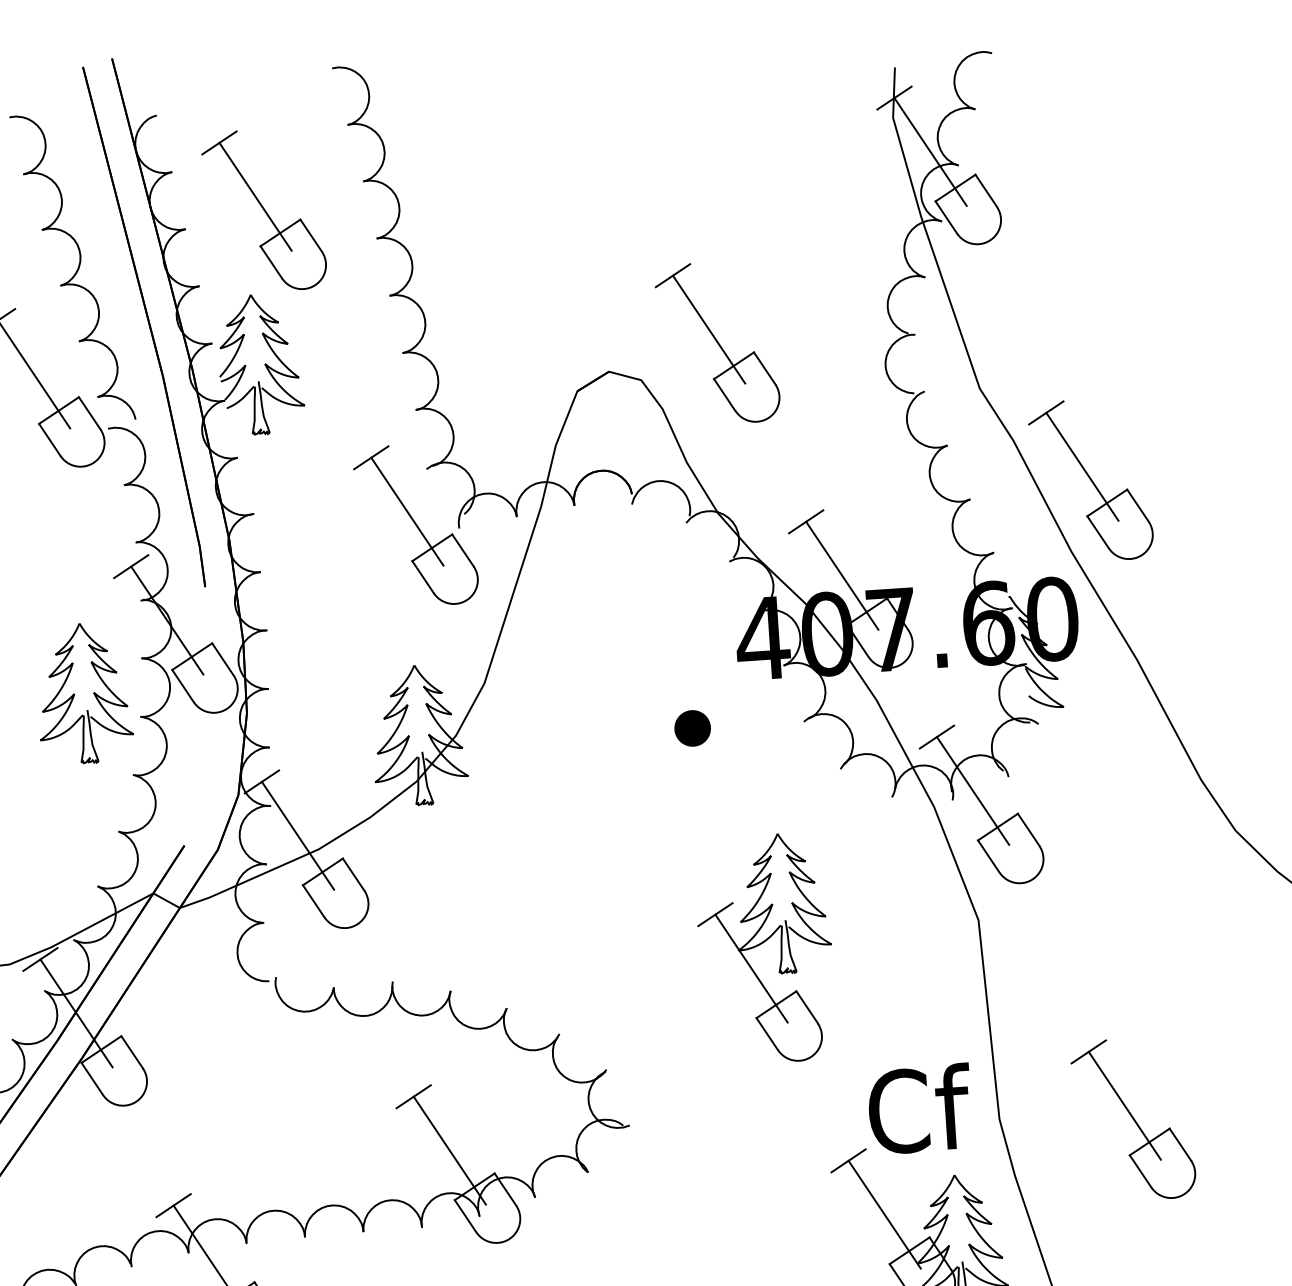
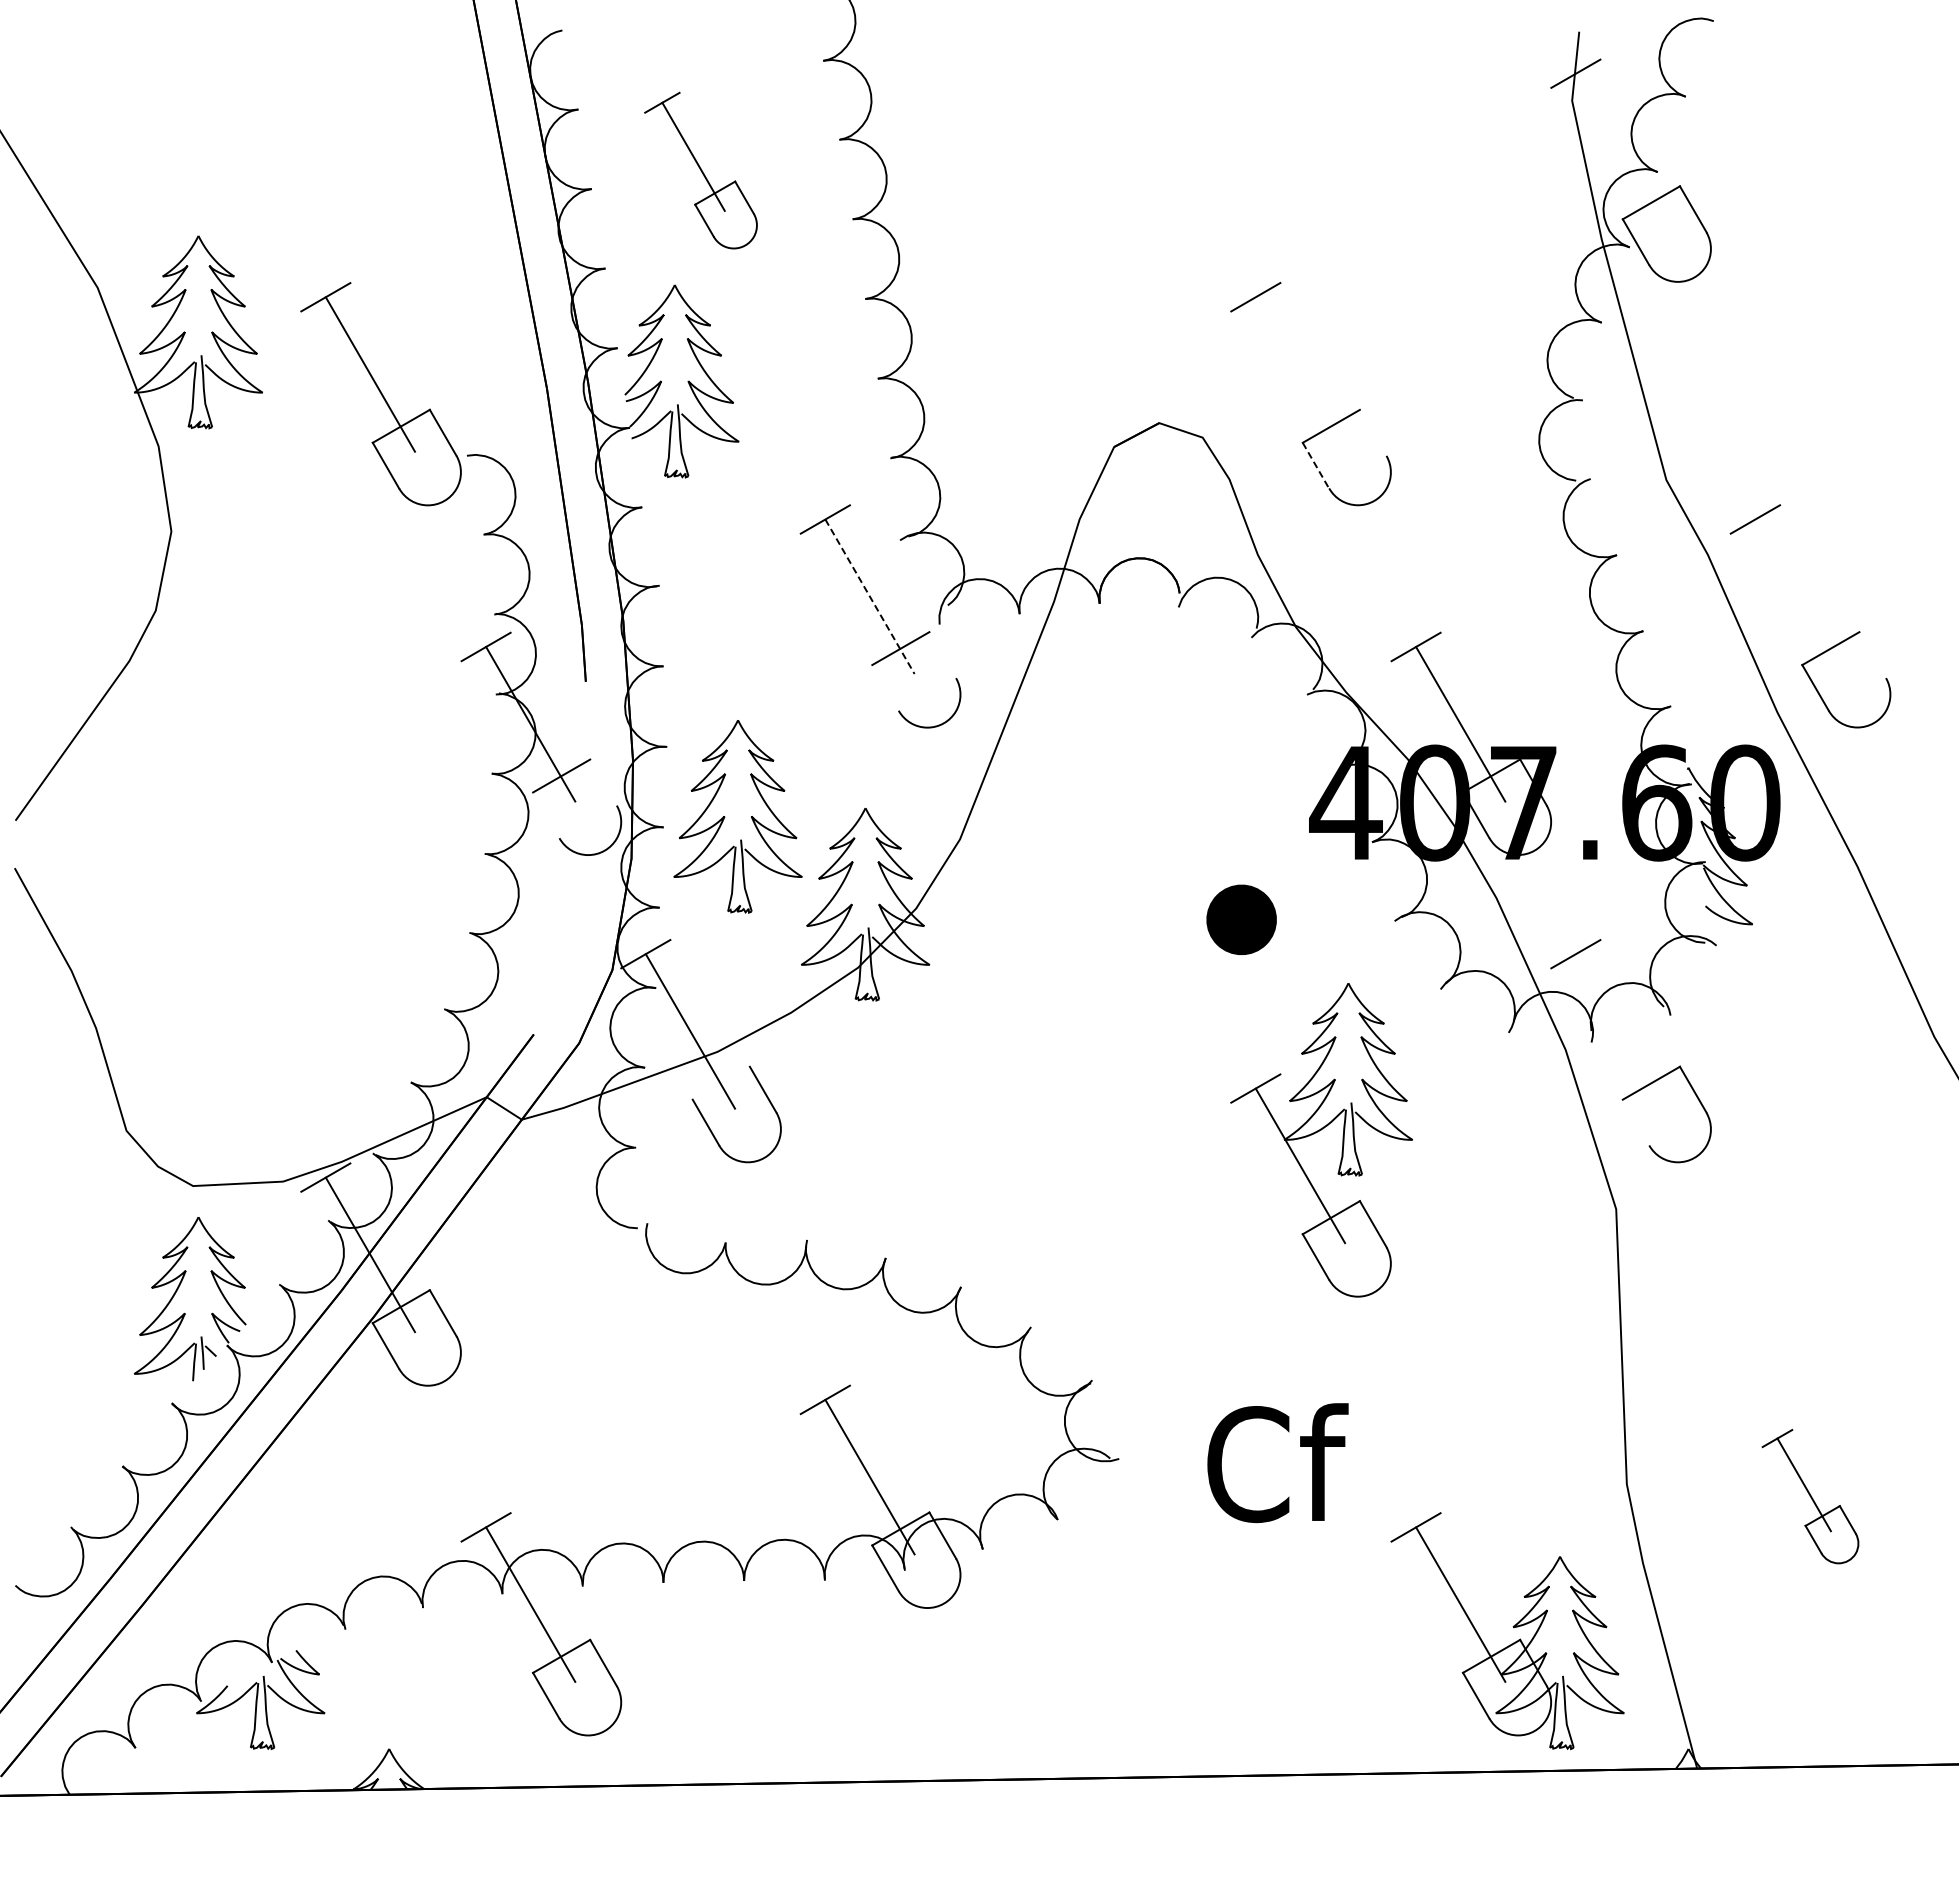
line: (930, 151) -> (1620, 150), removed
part: (263, 210) -> (700, 170), size x0.7
part: (77, 268) -> (439, 233), removed
line: (709, 329) -> (1300, 374), removed
line: (764, 368) -> (1372, 432), removed
line: (725, 395) -> (1316, 466), solid -> dashed
line: (1082, 466) -> (1799, 596), removed
line: (1137, 506) -> (1872, 655), removed
line: (407, 512) -> (870, 597), solid -> dashed
line: (462, 550) -> (942, 655), removed
line: (423, 576) -> (885, 687), removed
line: (222, 659) -> (603, 782), removed
line: (183, 686) -> (546, 815), removed
part: (75, 693) -> (725, 816), moved
part: (692, 728) -> (1241, 920), size x1.4
line: (973, 791) -> (1620, 1031), removed
line: (988, 856) -> (1635, 1122), removed
line: (322, 871) -> (720, 1082), removed
part: (763, 943) -> (1318, 1132), moved
text: (919, 1109) -> (1277, 1463), moved
part: (1133, 1119) -> (1810, 1496), size x0.6

